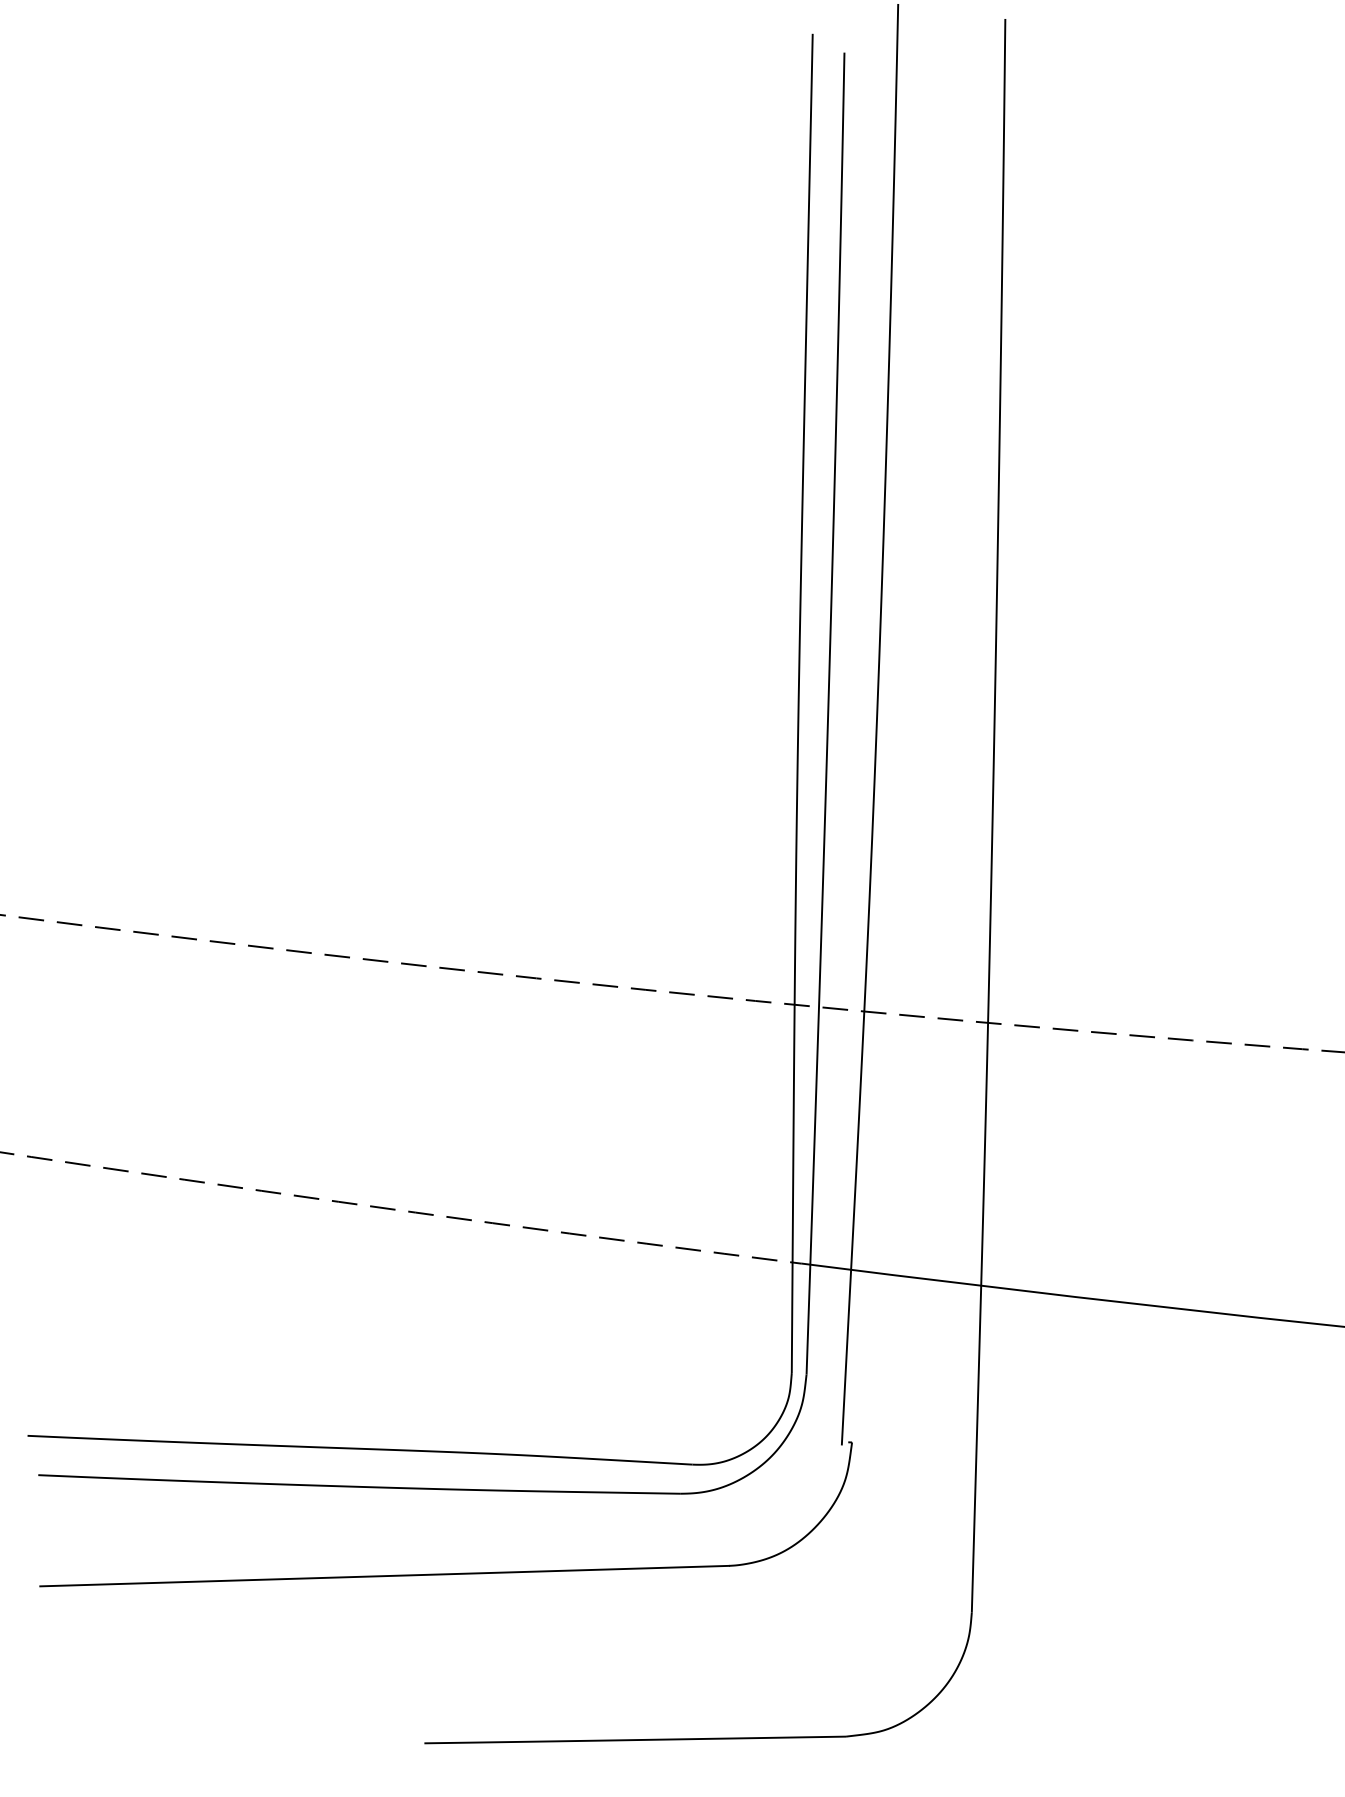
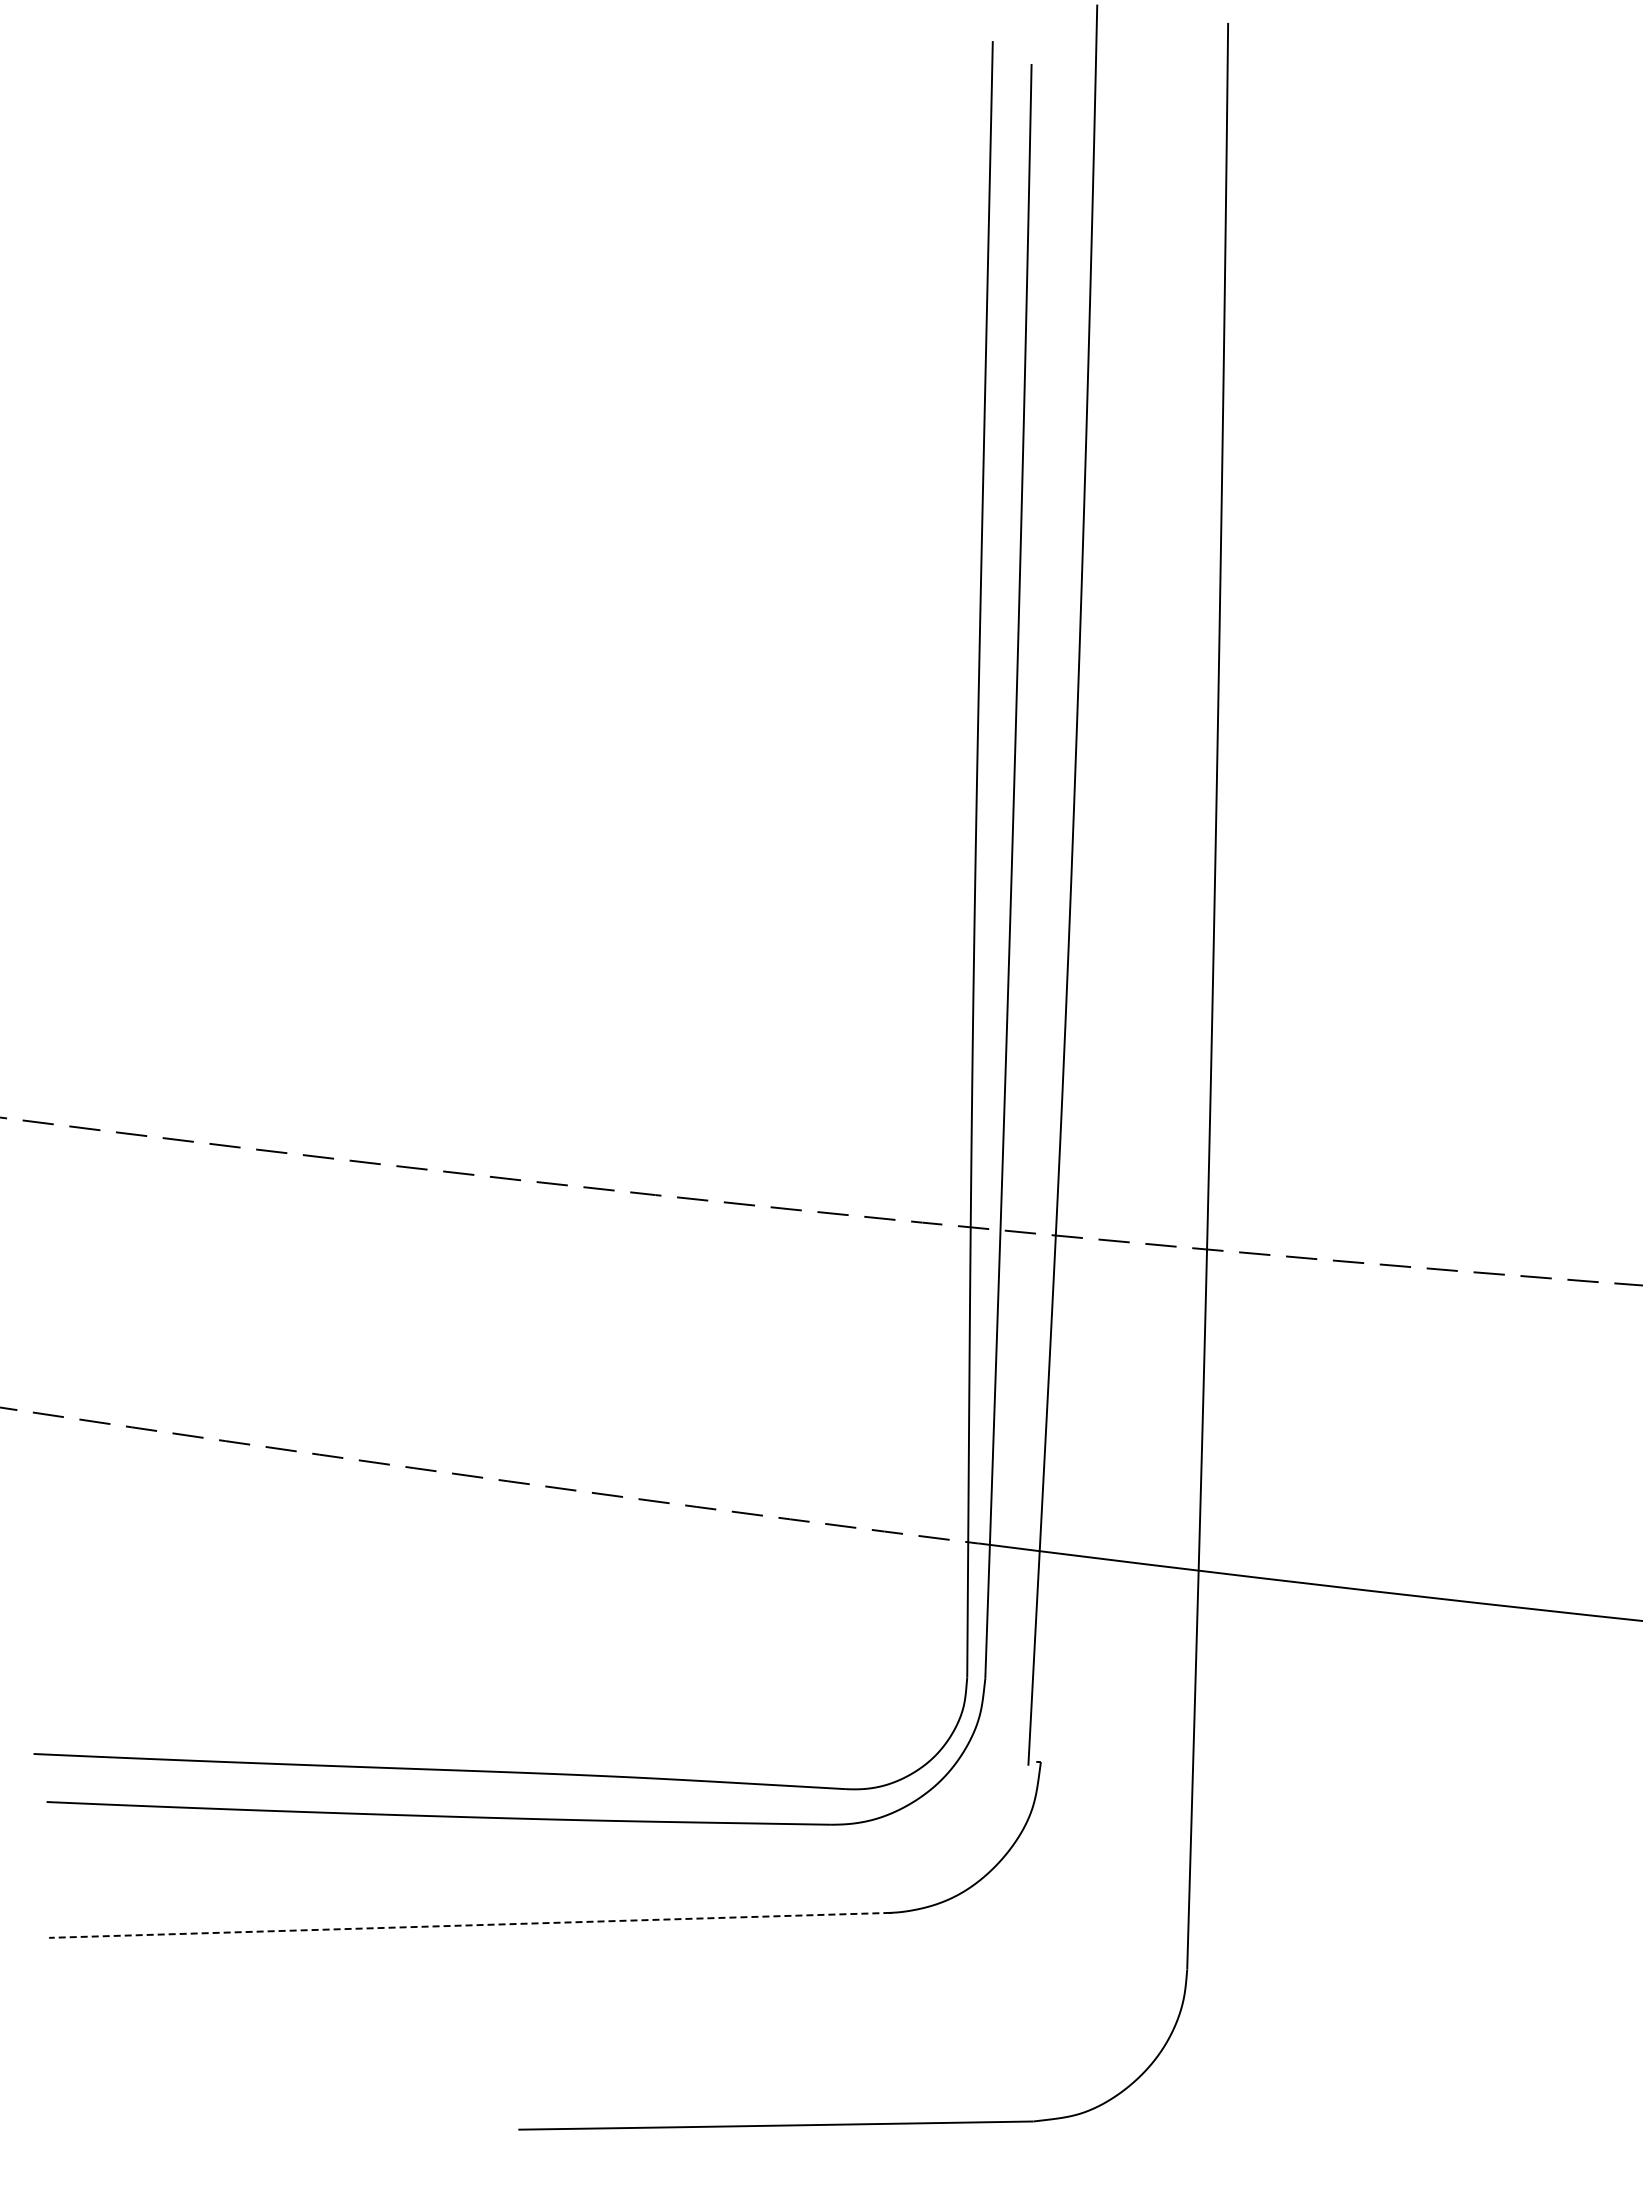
line: (384, 1576) -> (469, 1925), solid -> dashed

